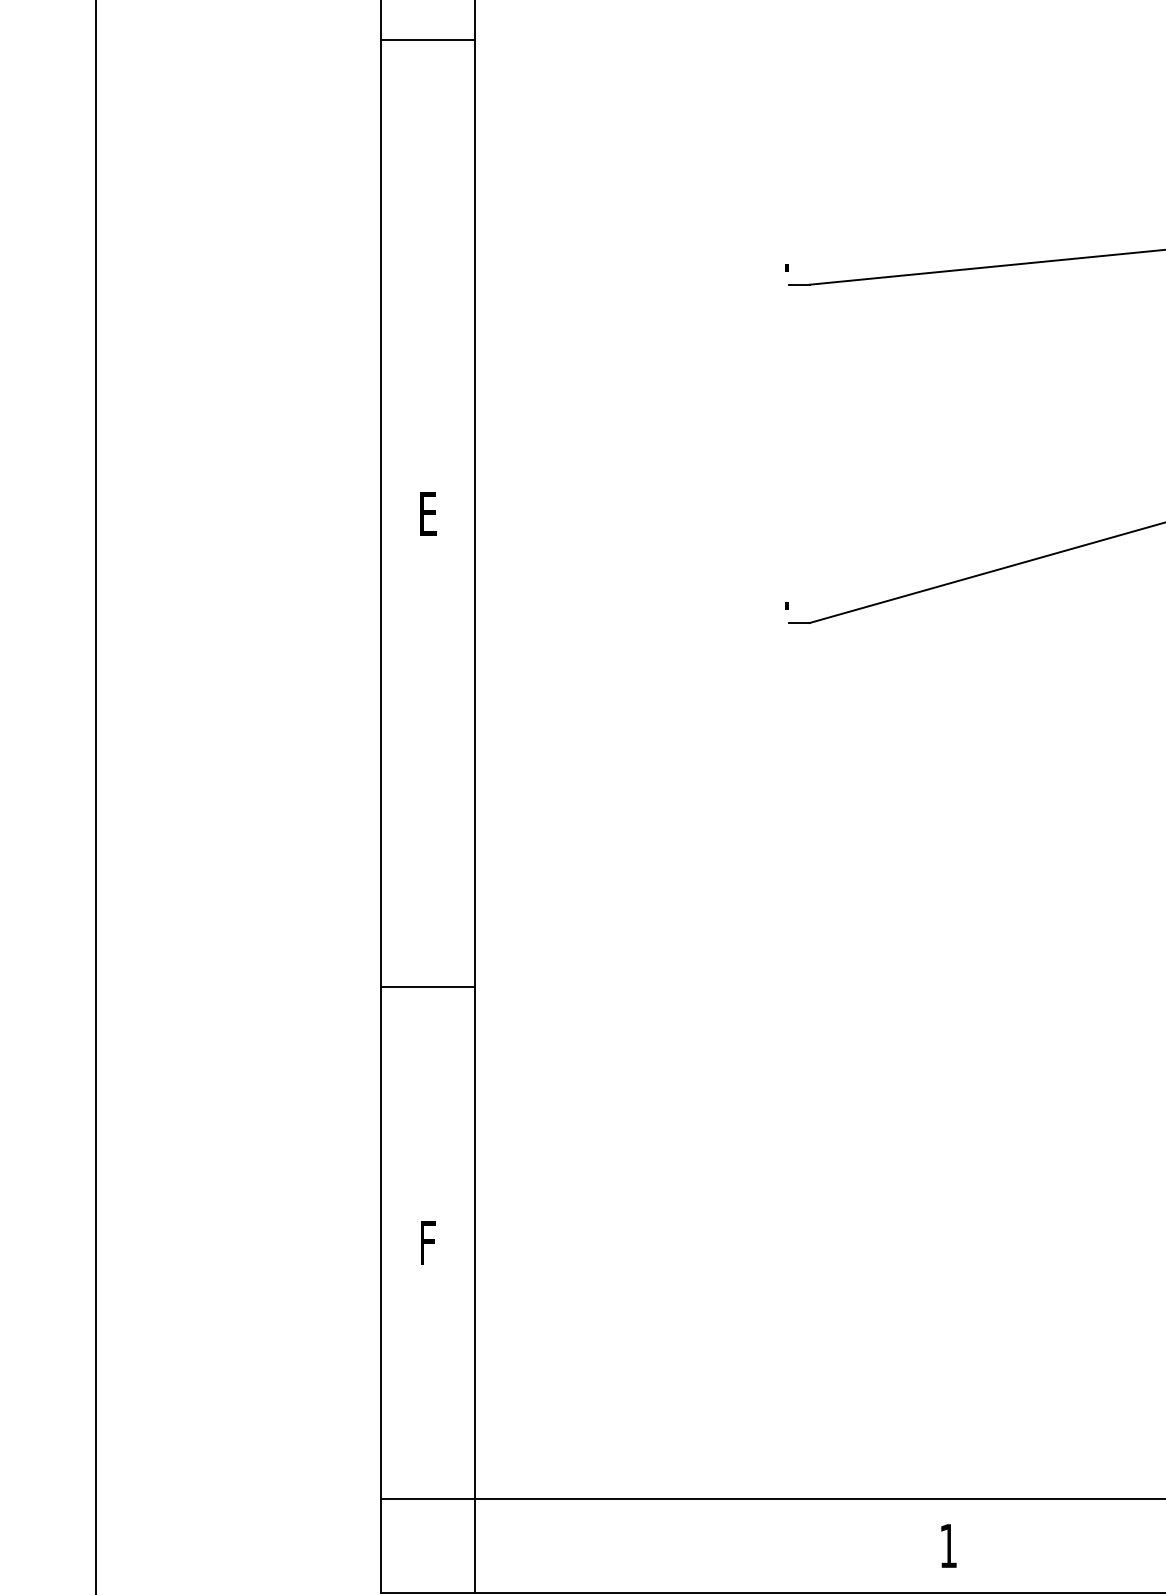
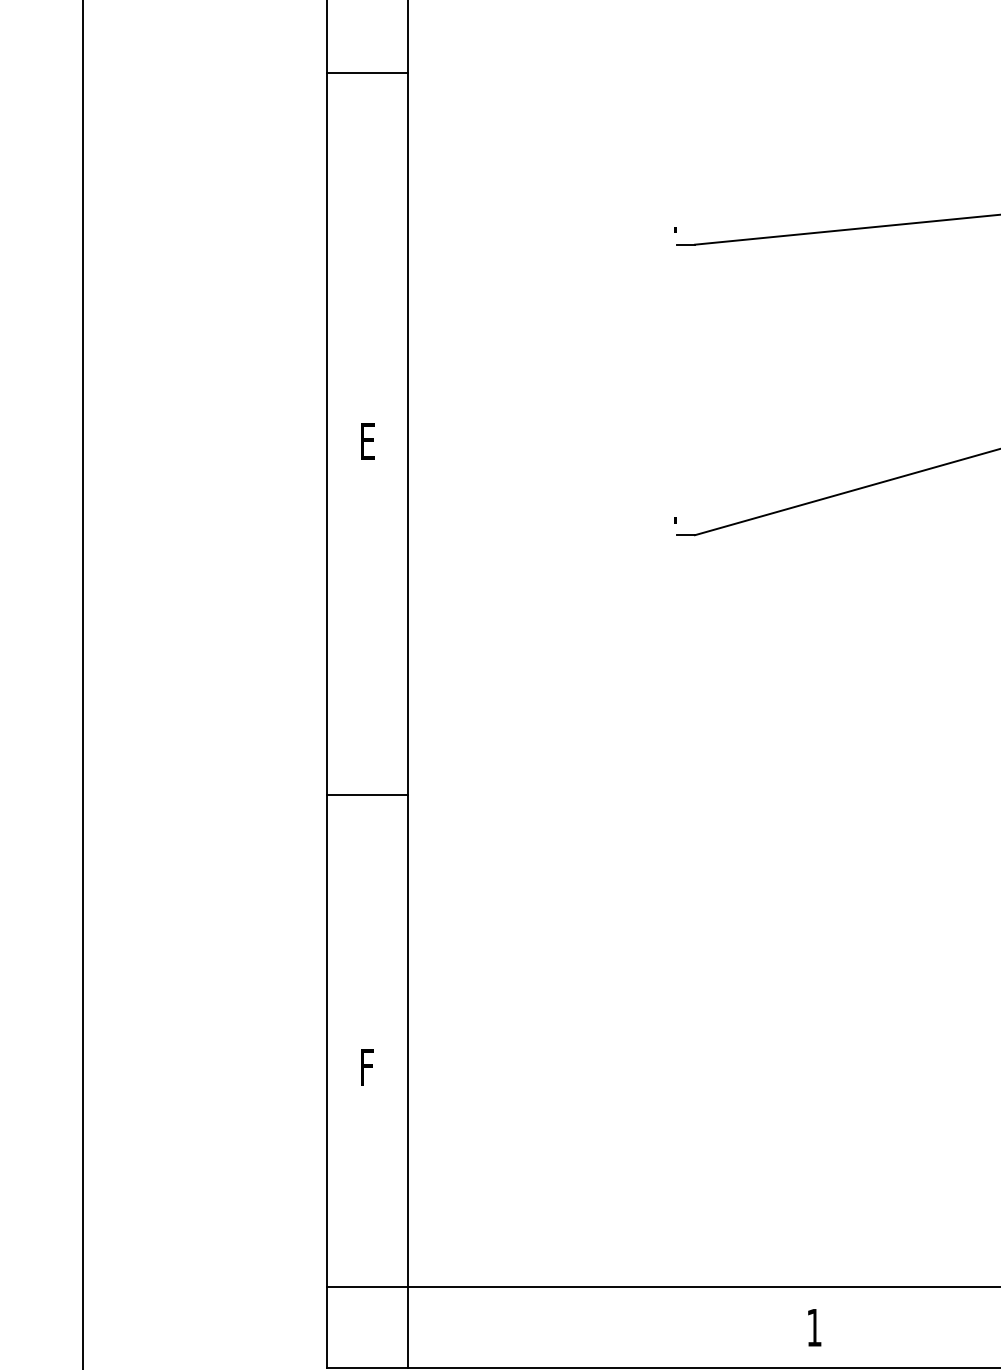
line: (427, 40) -> (366, 72), moved
line: (427, 987) -> (366, 794), moved

